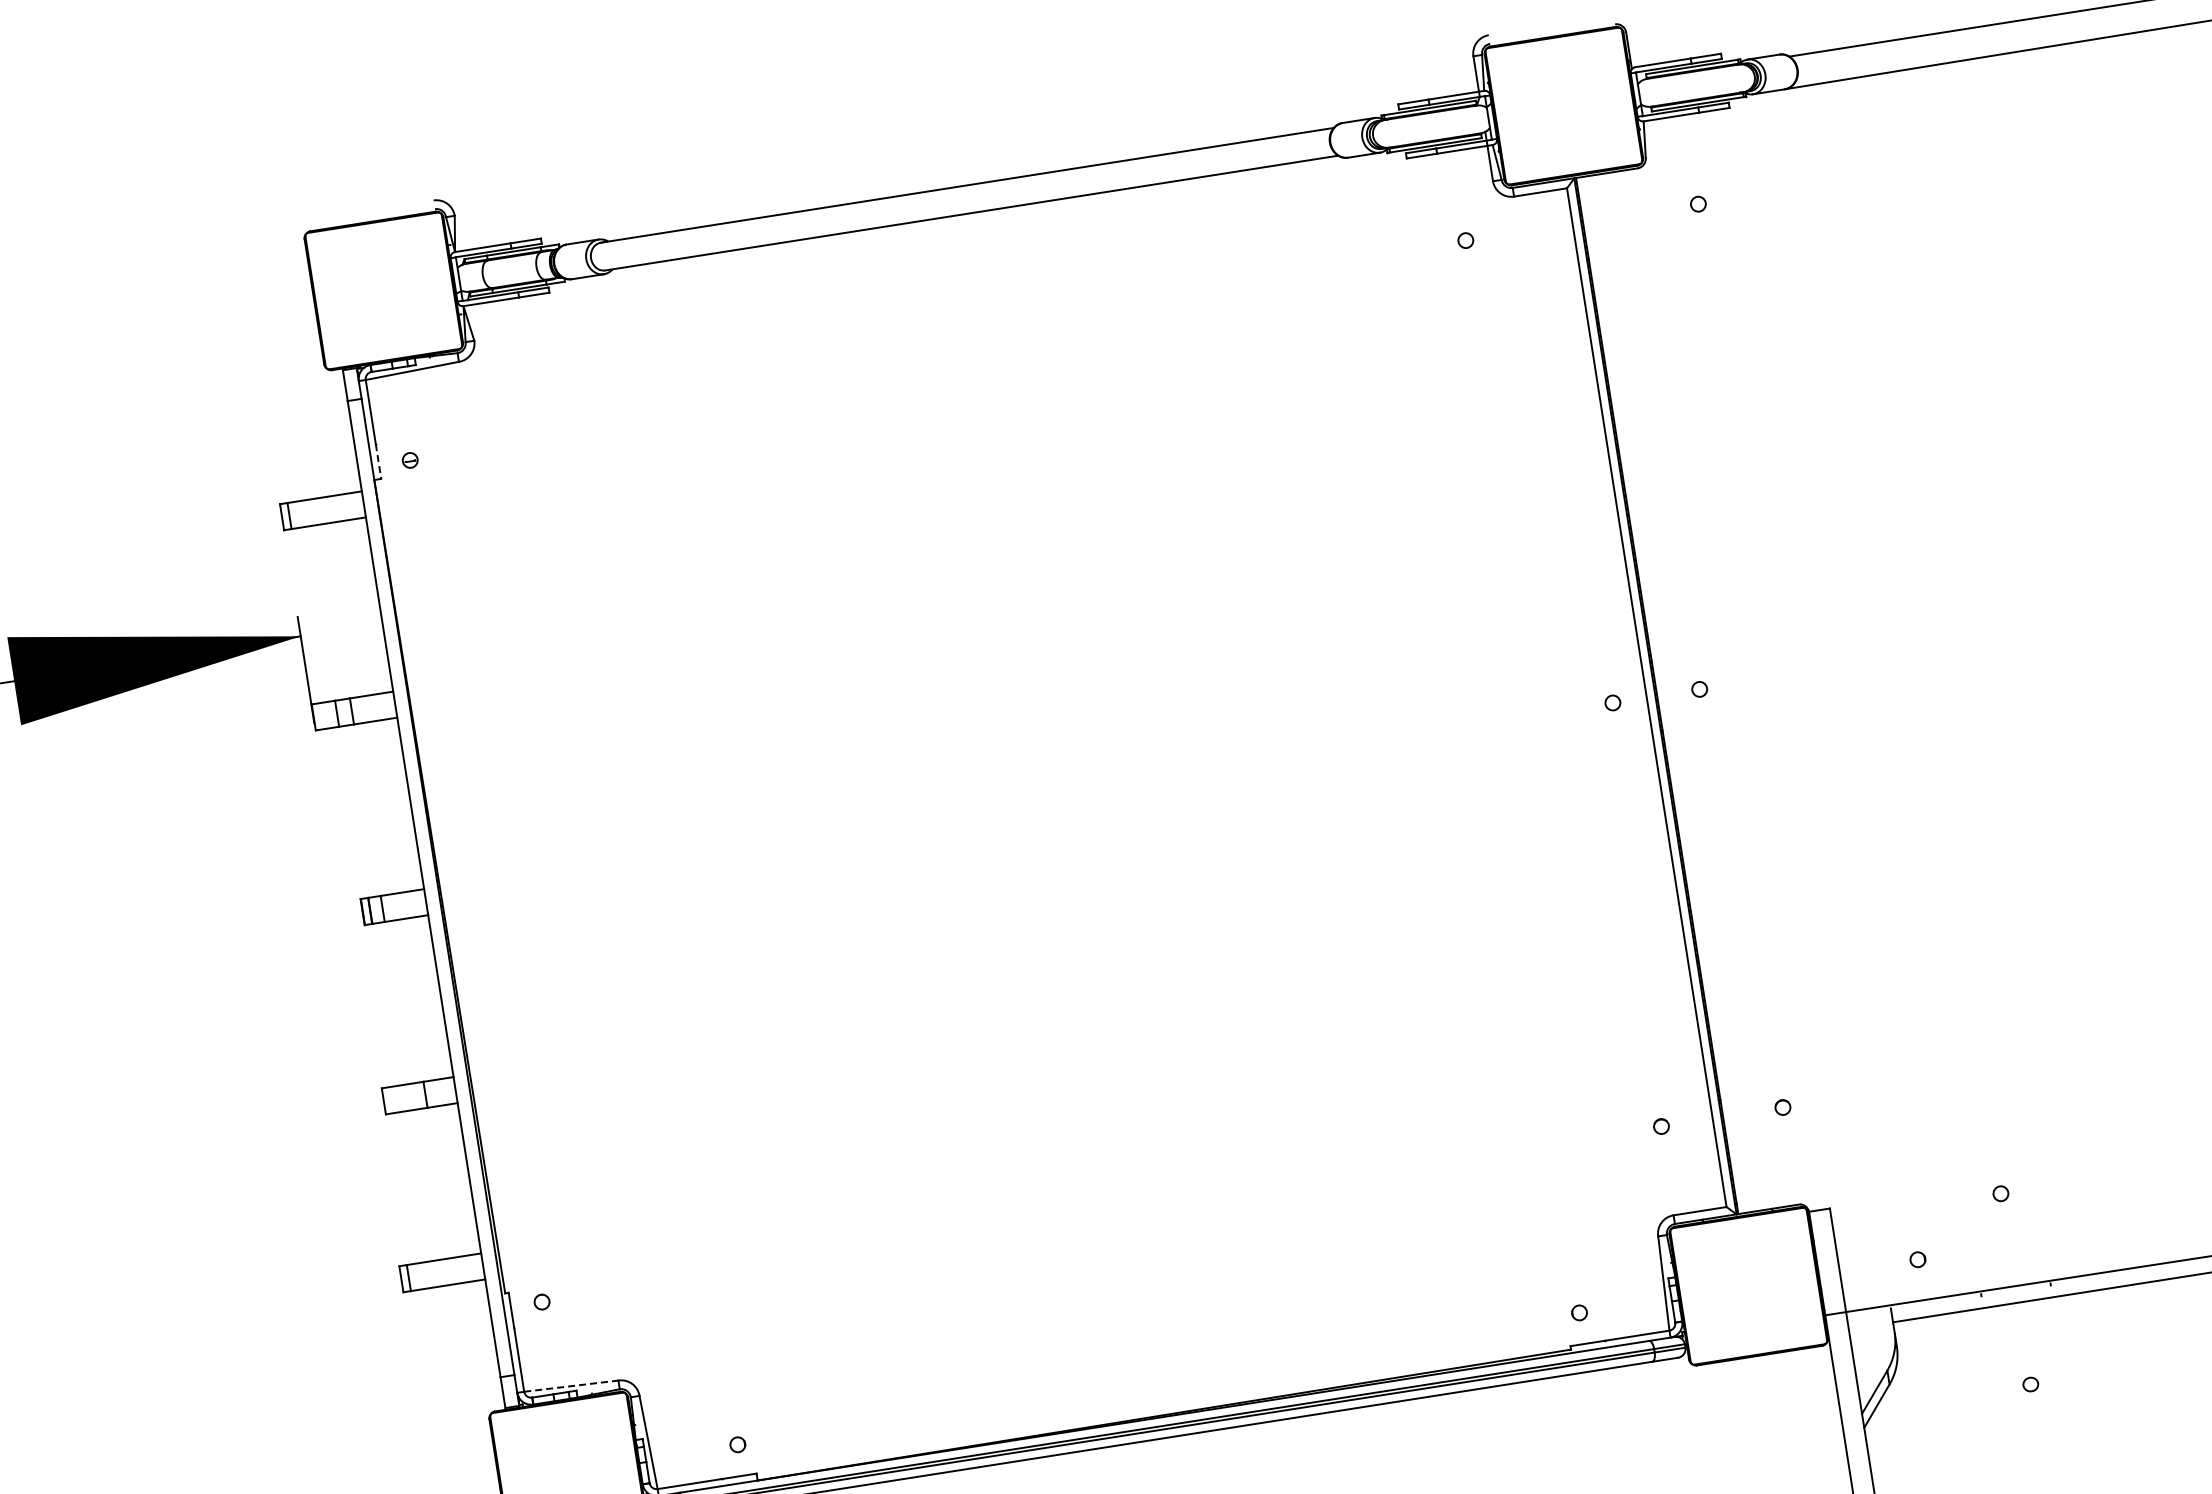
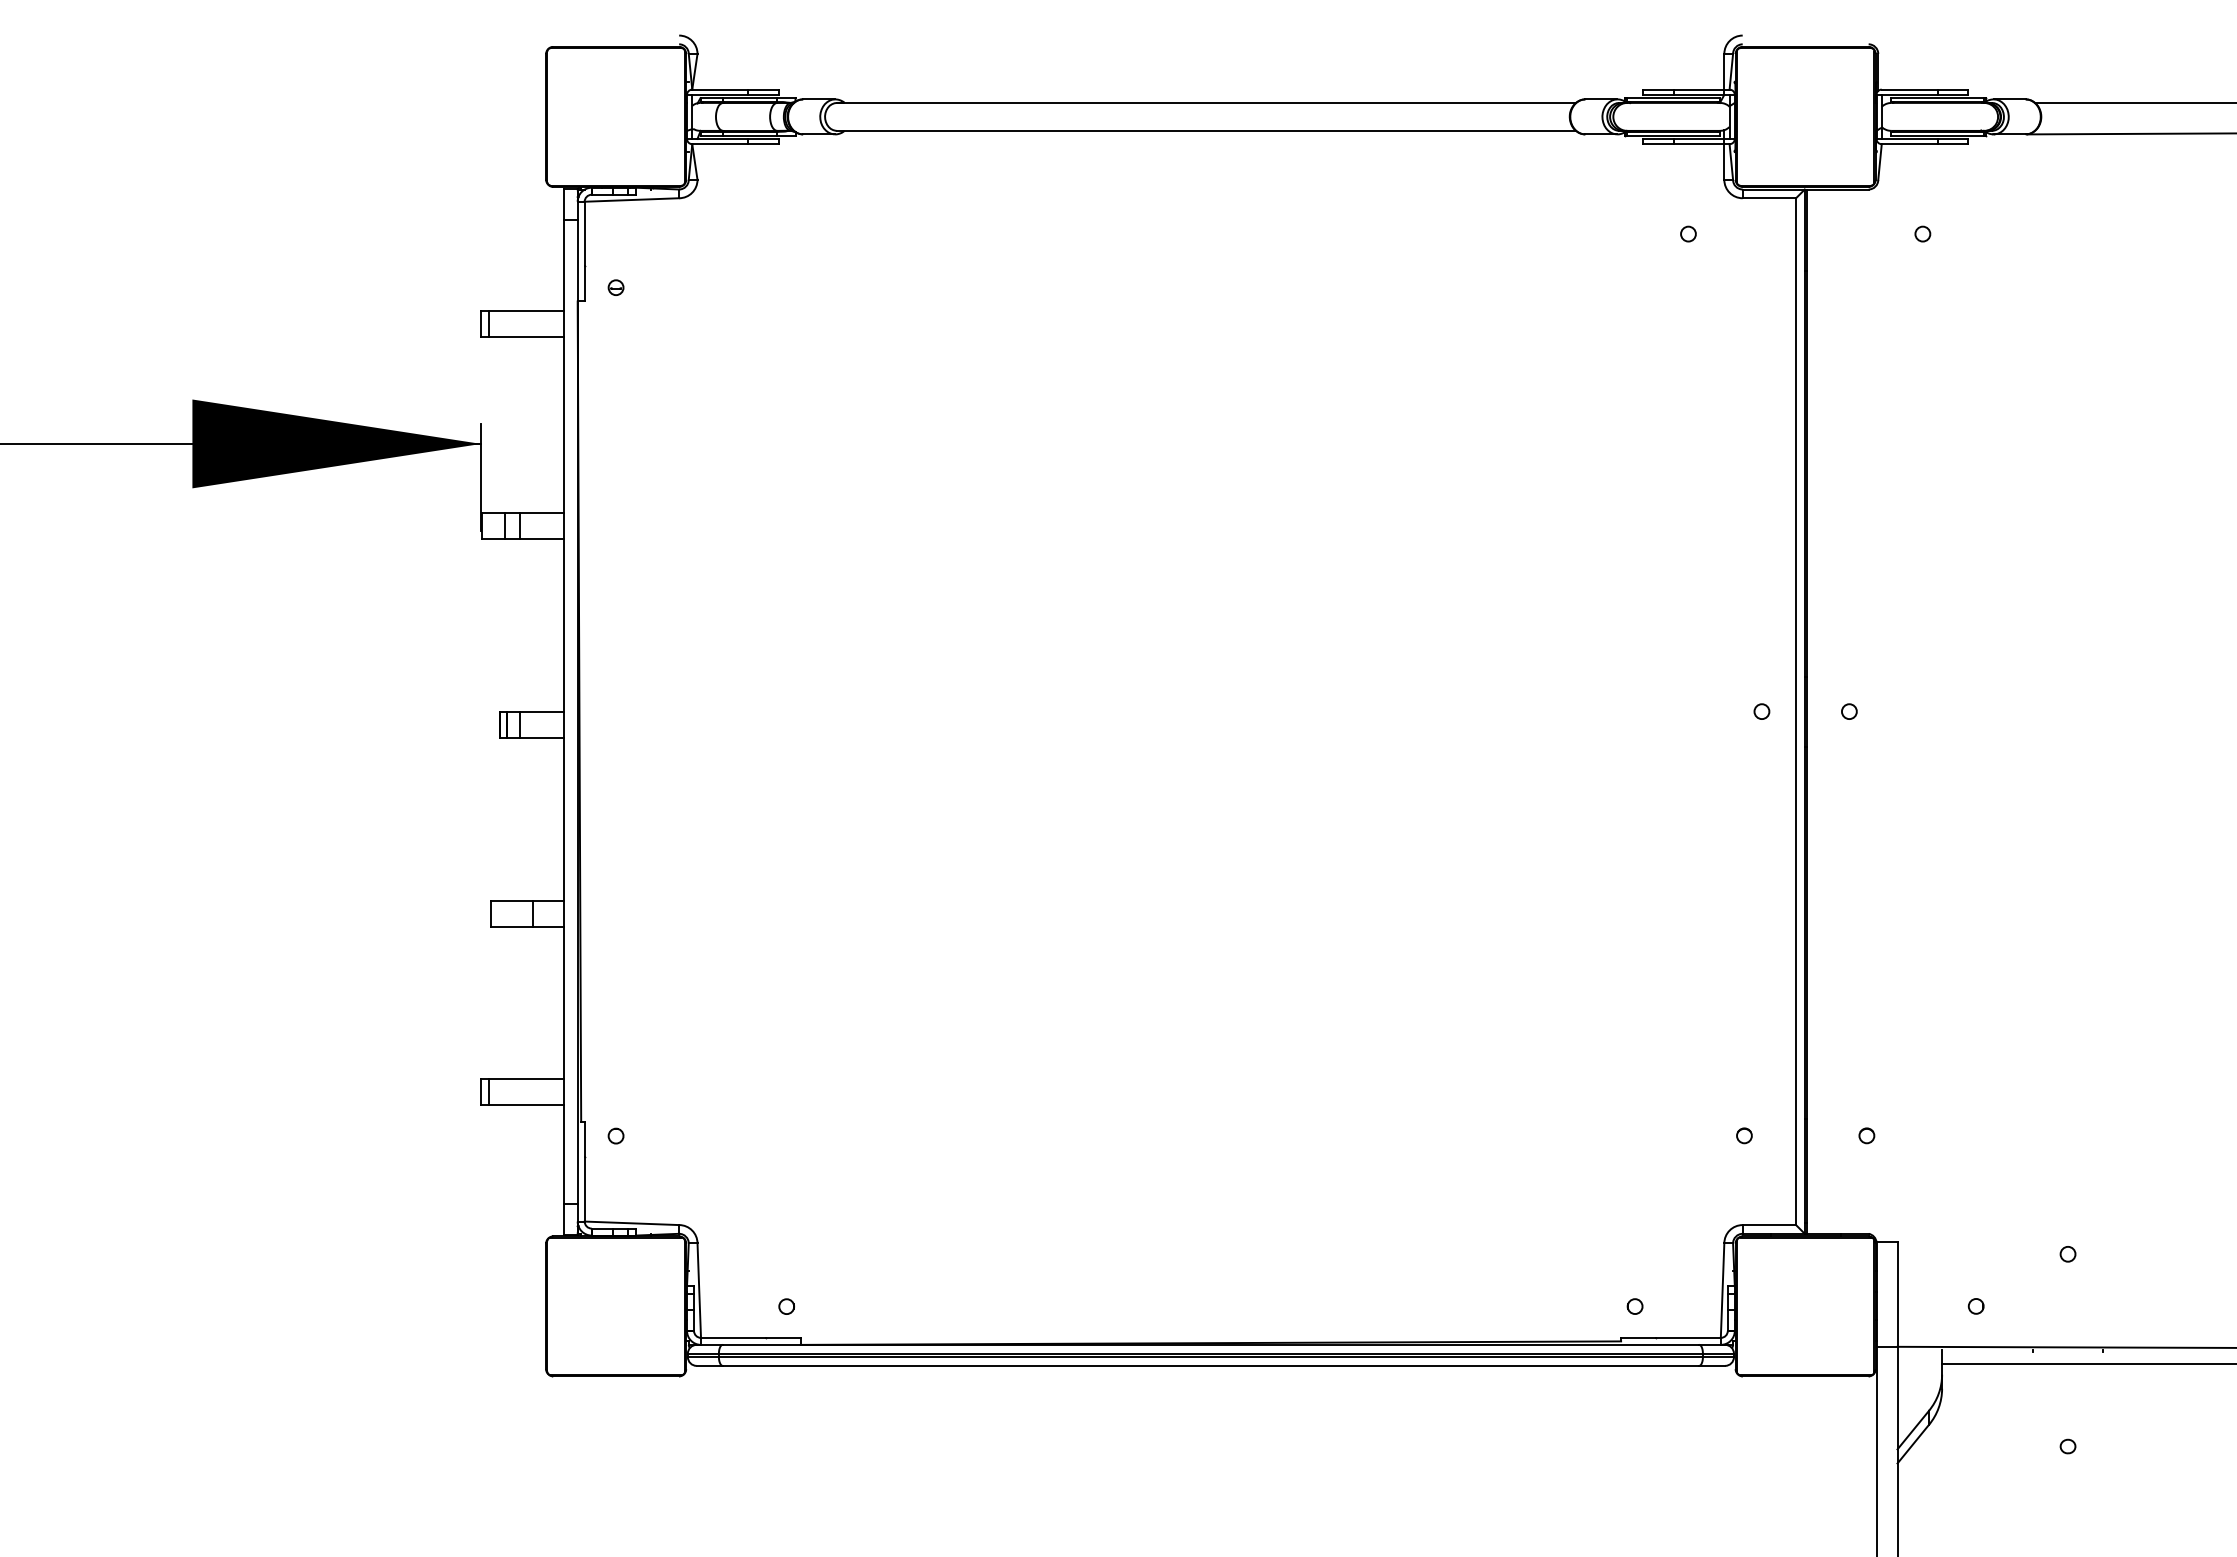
line: (378, 462) -> (584, 284), dashed -> solid
line: (571, 1386) -> (632, 1223), dashed -> solid

